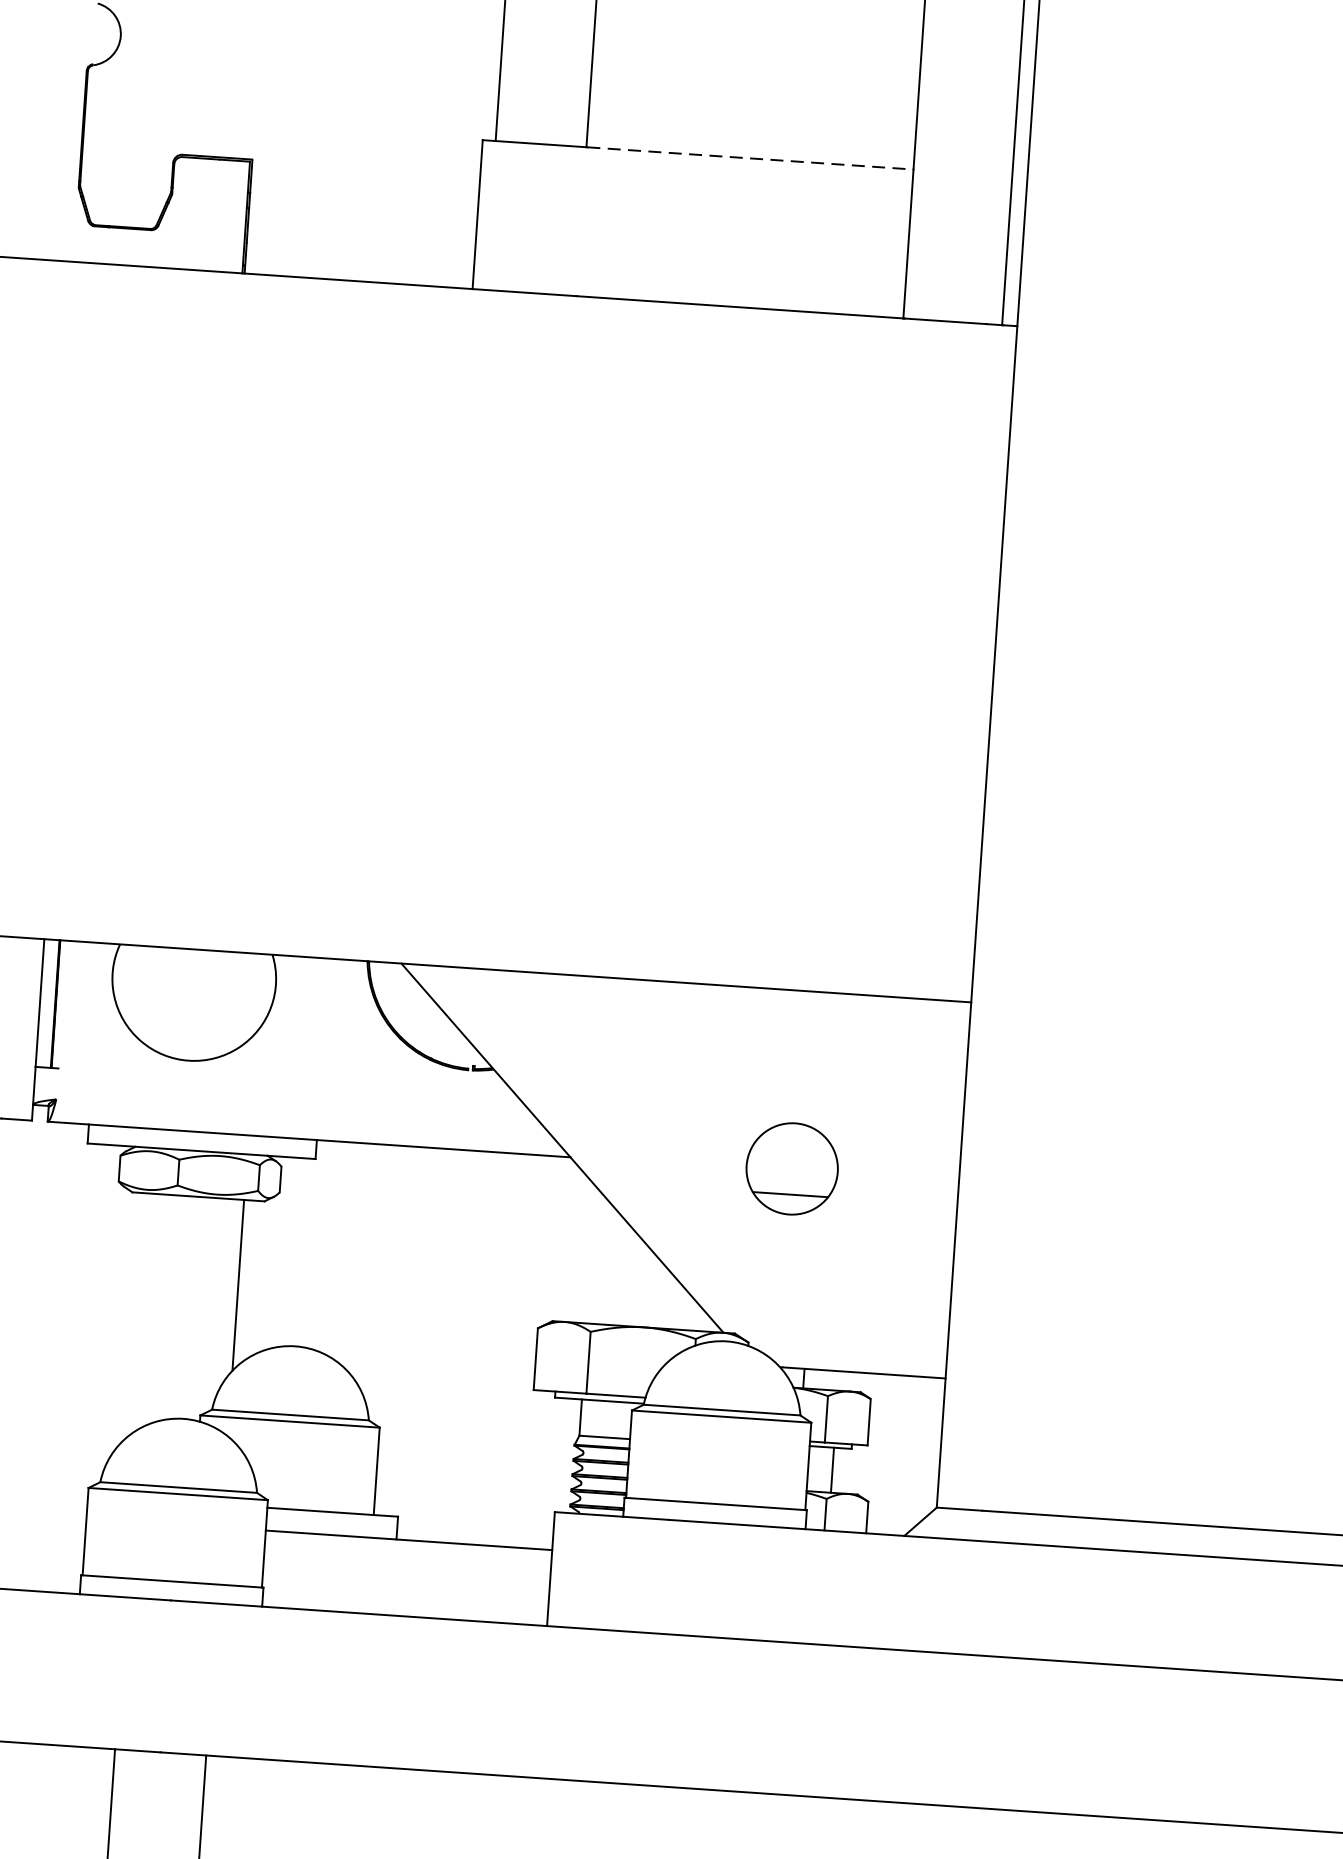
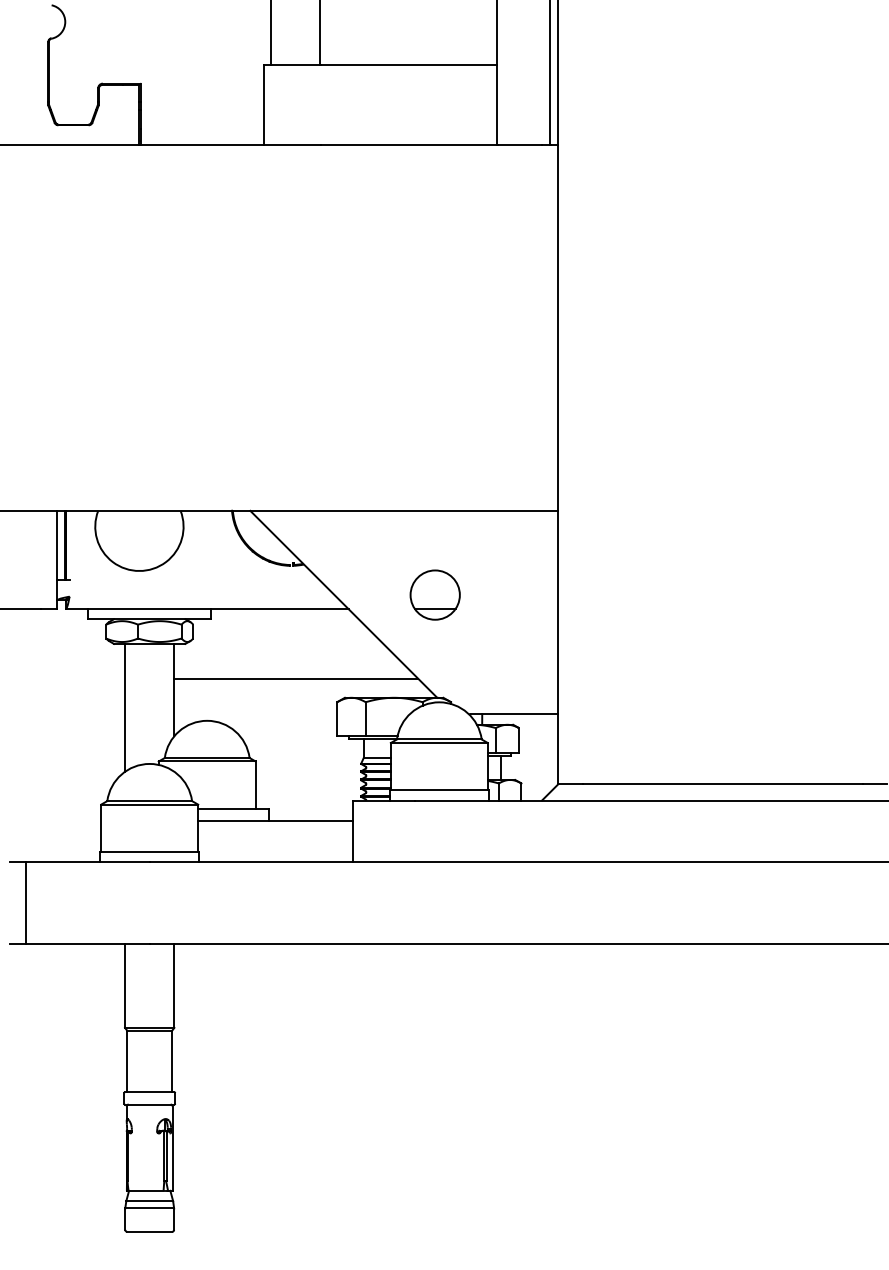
line: (751, 158) -> (409, 64), dashed -> solid
part: (790, 1167) -> (434, 594), moved
line: (465, 1279) -> (296, 678), added
line: (145, 1311) -> (125, 707), added

